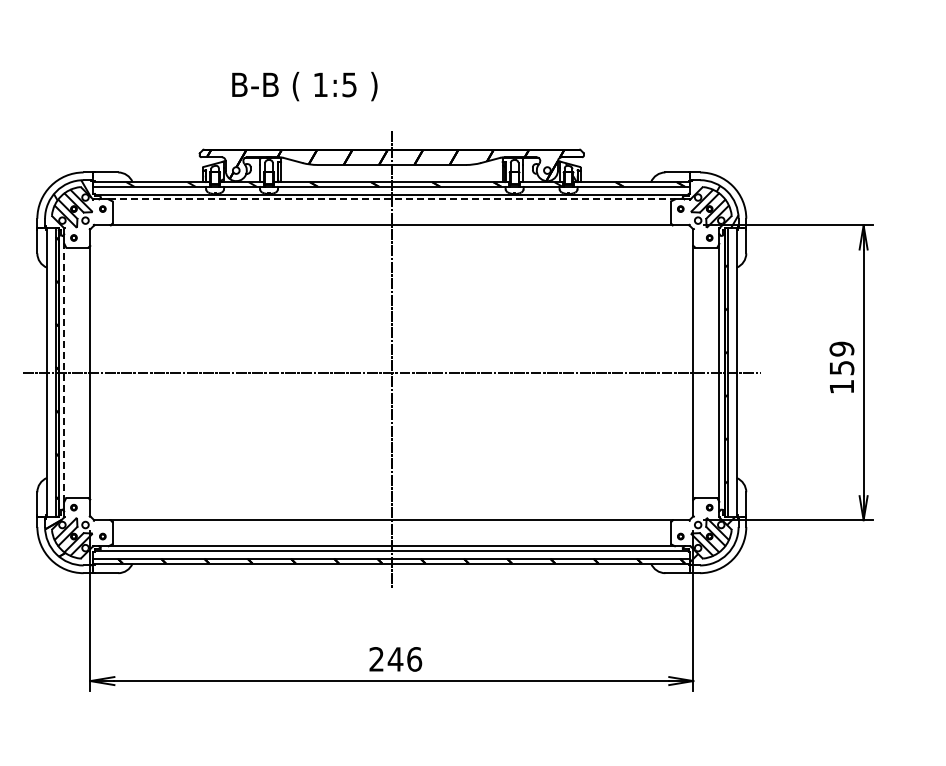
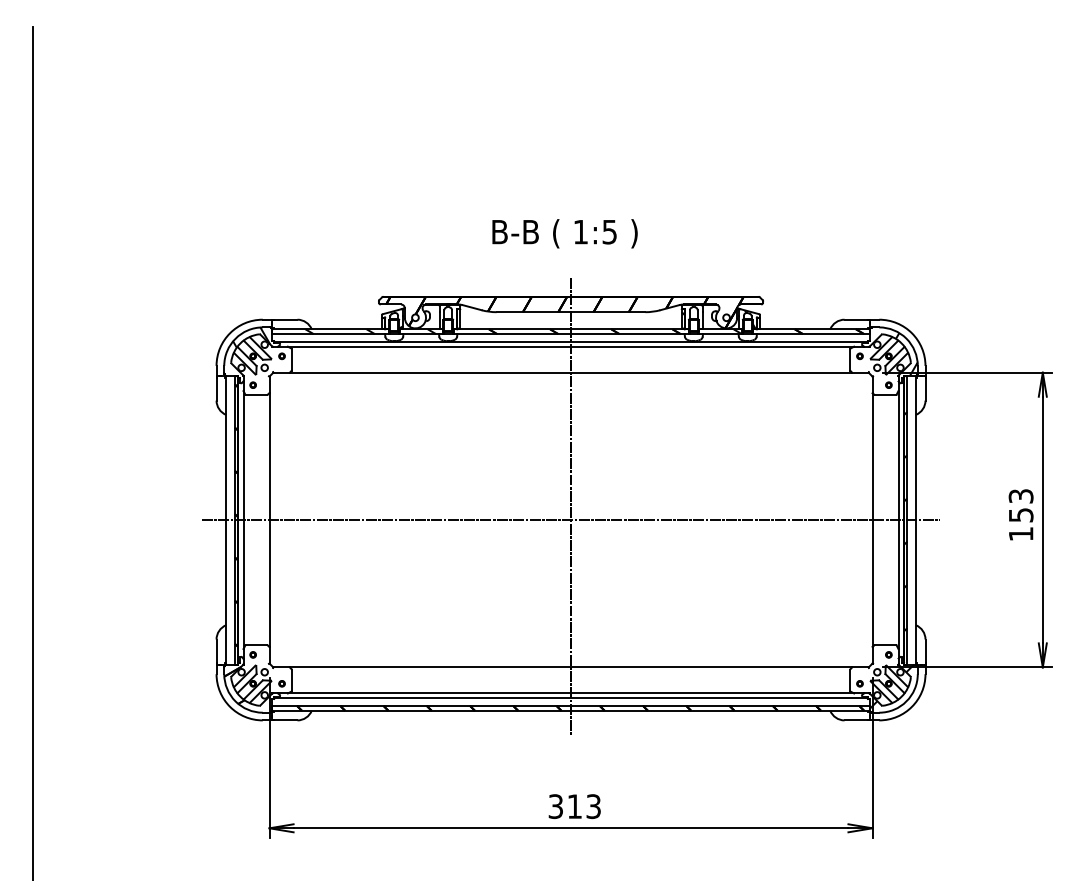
text: (304, 86) -> (564, 233), moved
line: (392, 199) -> (571, 346), dashed -> solid
text: (841, 349) -> (1020, 496), 159 -> 153
line: (64, 372) -> (243, 519), dashed -> solid
text: (395, 659) -> (574, 806), 246 -> 313

